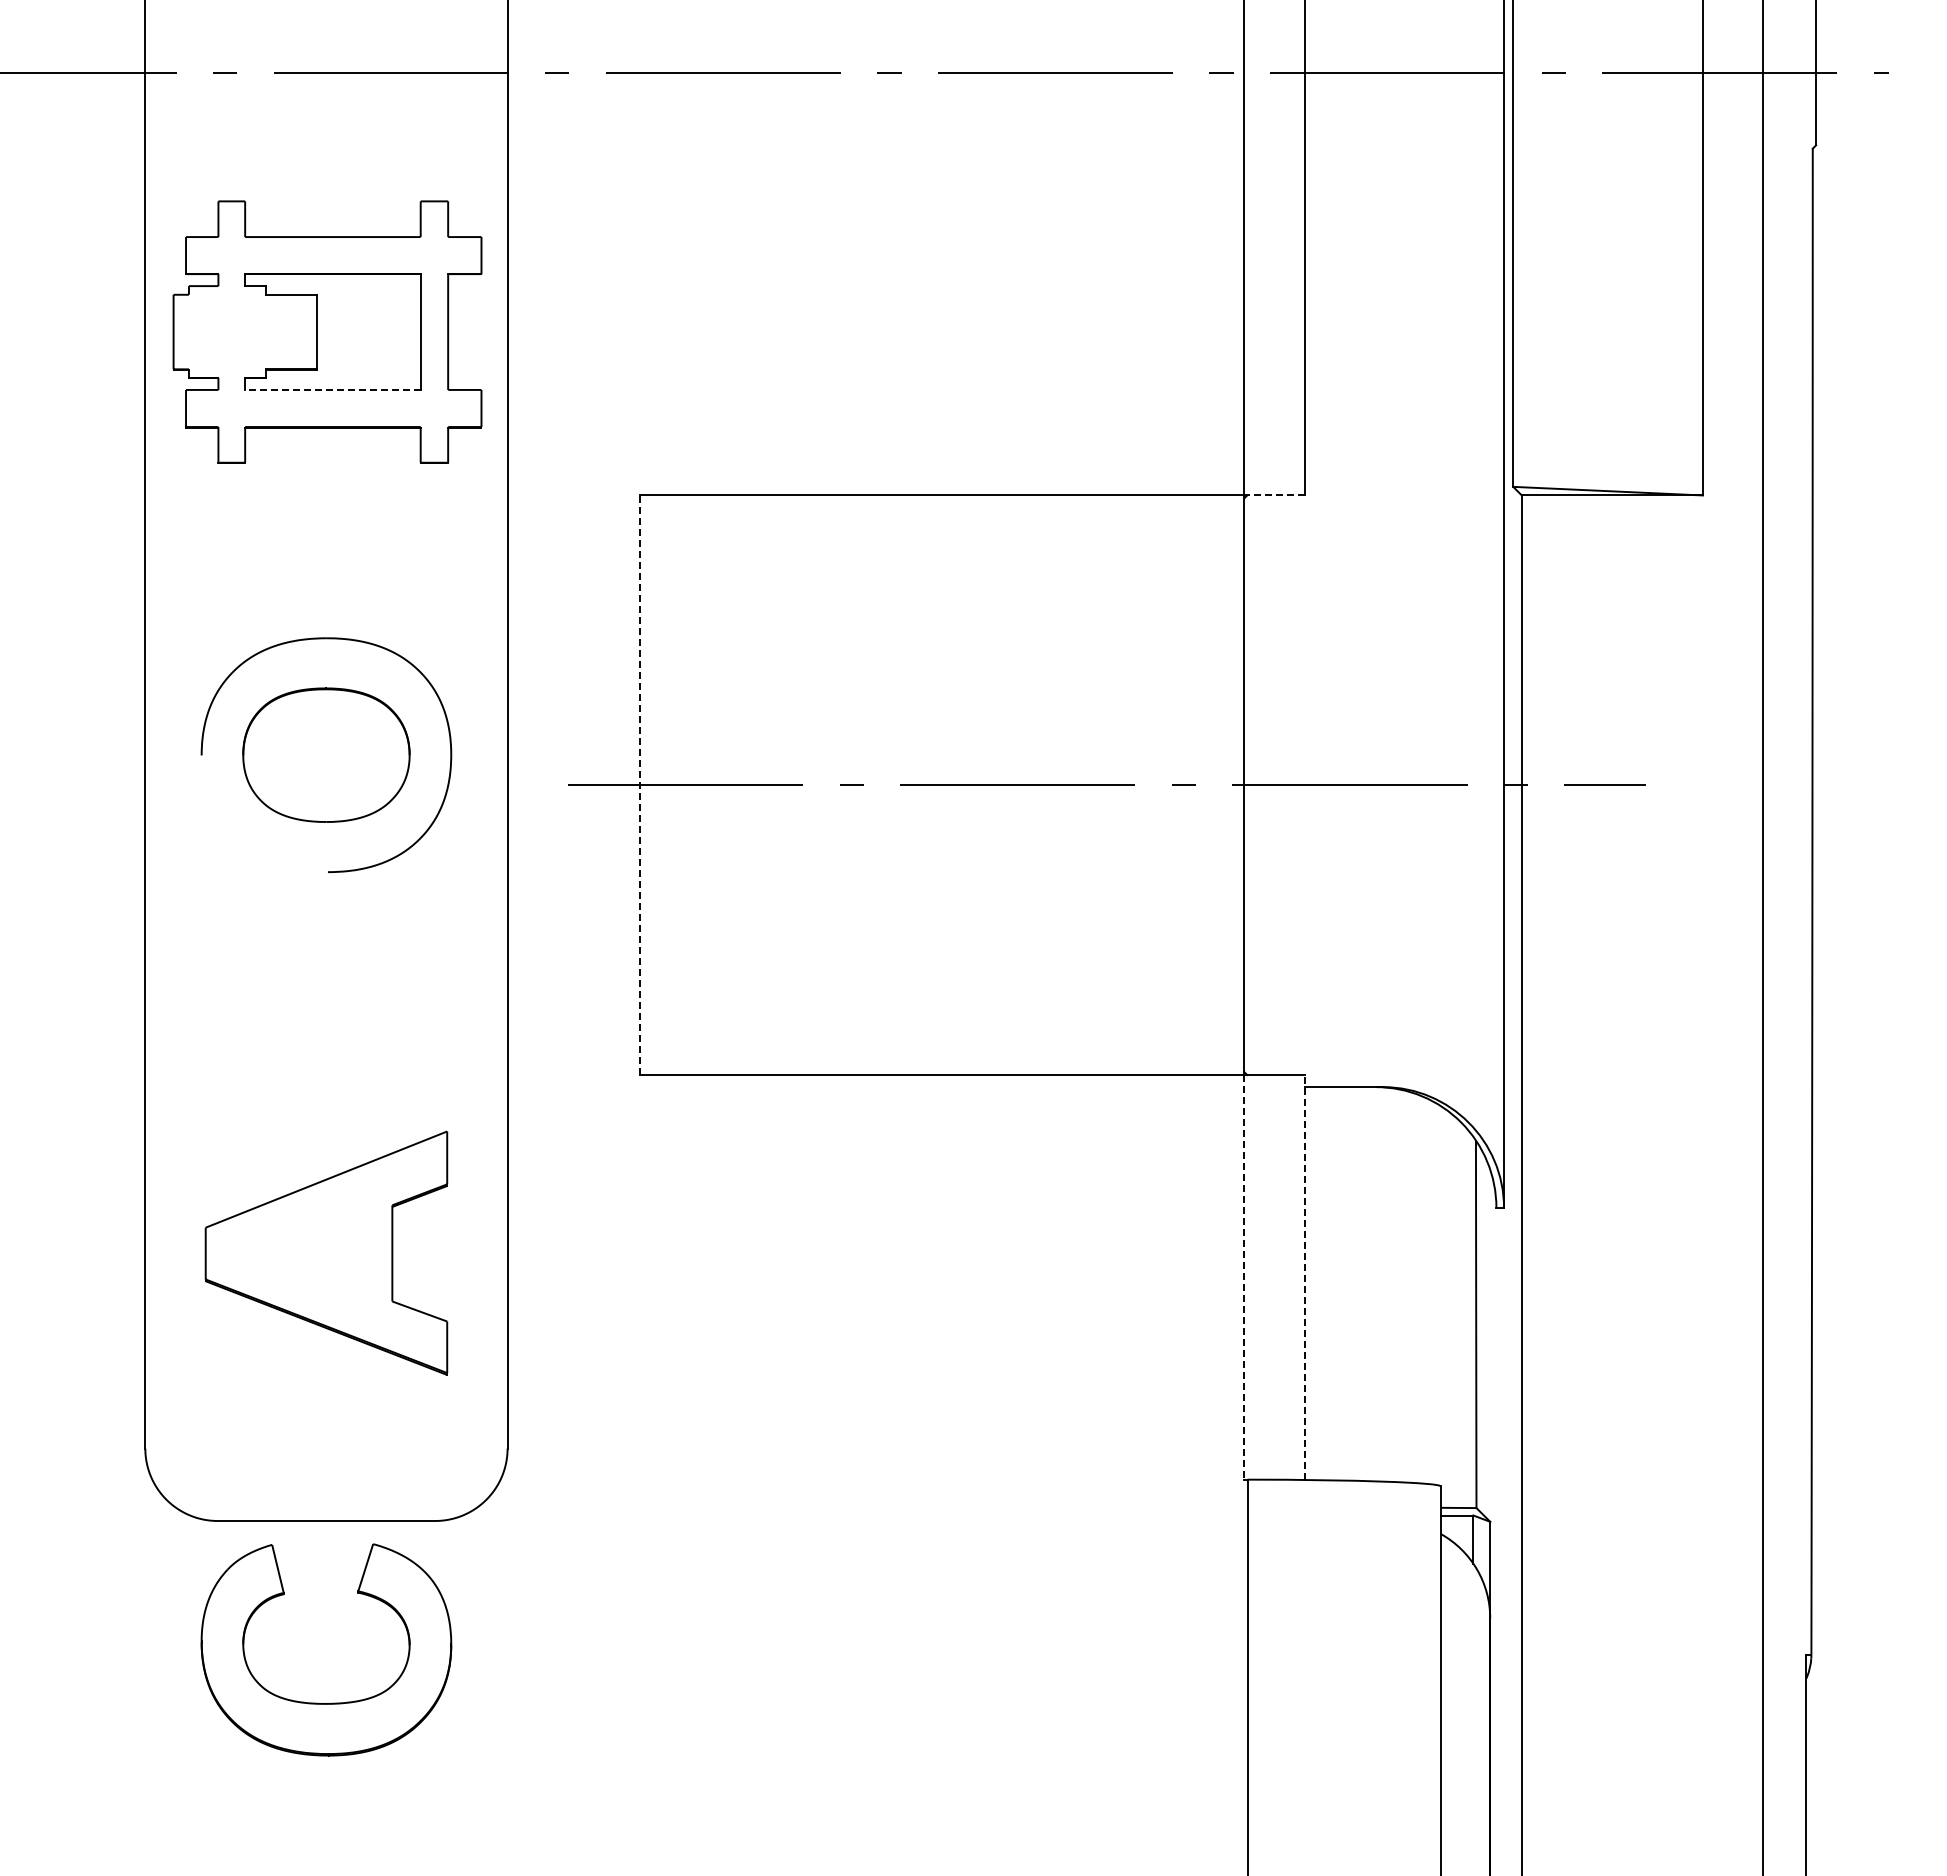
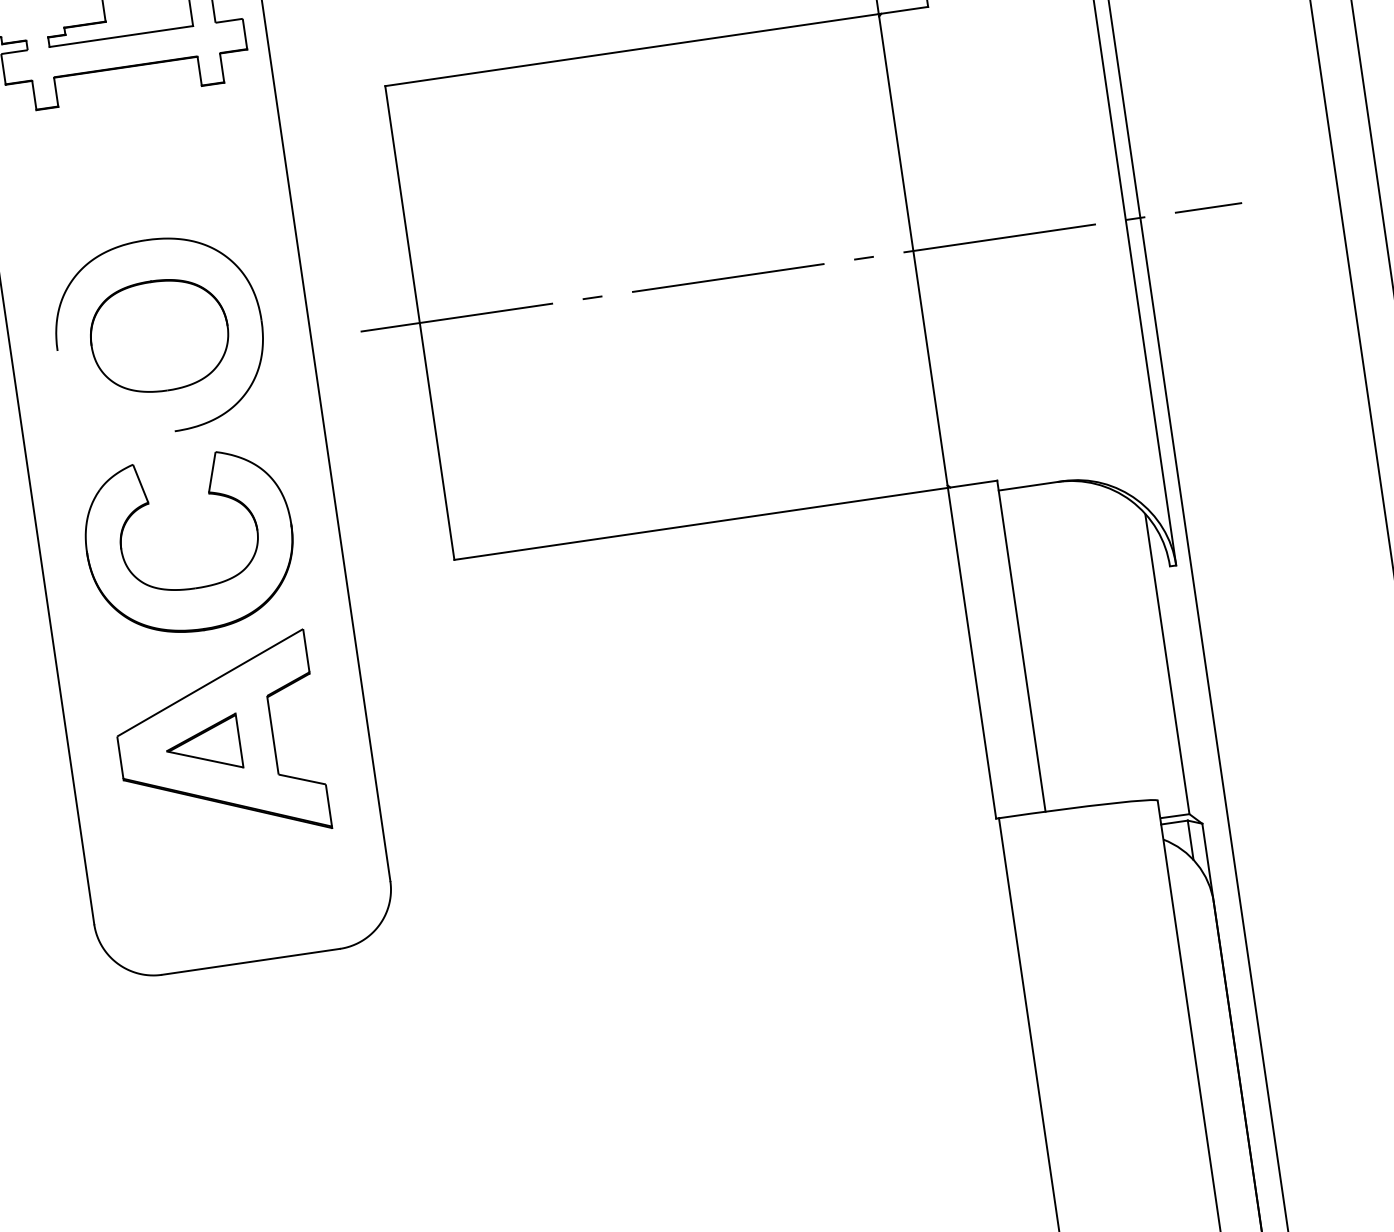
line: (332, 389) -> (120, 36), dashed -> solid
line: (1273, 495) -> (902, 10), dashed -> solid
line: (640, 785) -> (419, 323), dashed -> solid
part: (306, 1253) -> (202, 745), added
line: (1244, 1277) -> (972, 653), dashed -> solid
line: (1304, 1277) -> (1021, 646), dashed -> solid
part: (331, 1702) -> (200, 586), moved

